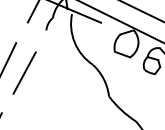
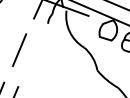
line: (24, 73) -> (33, 56), removed

